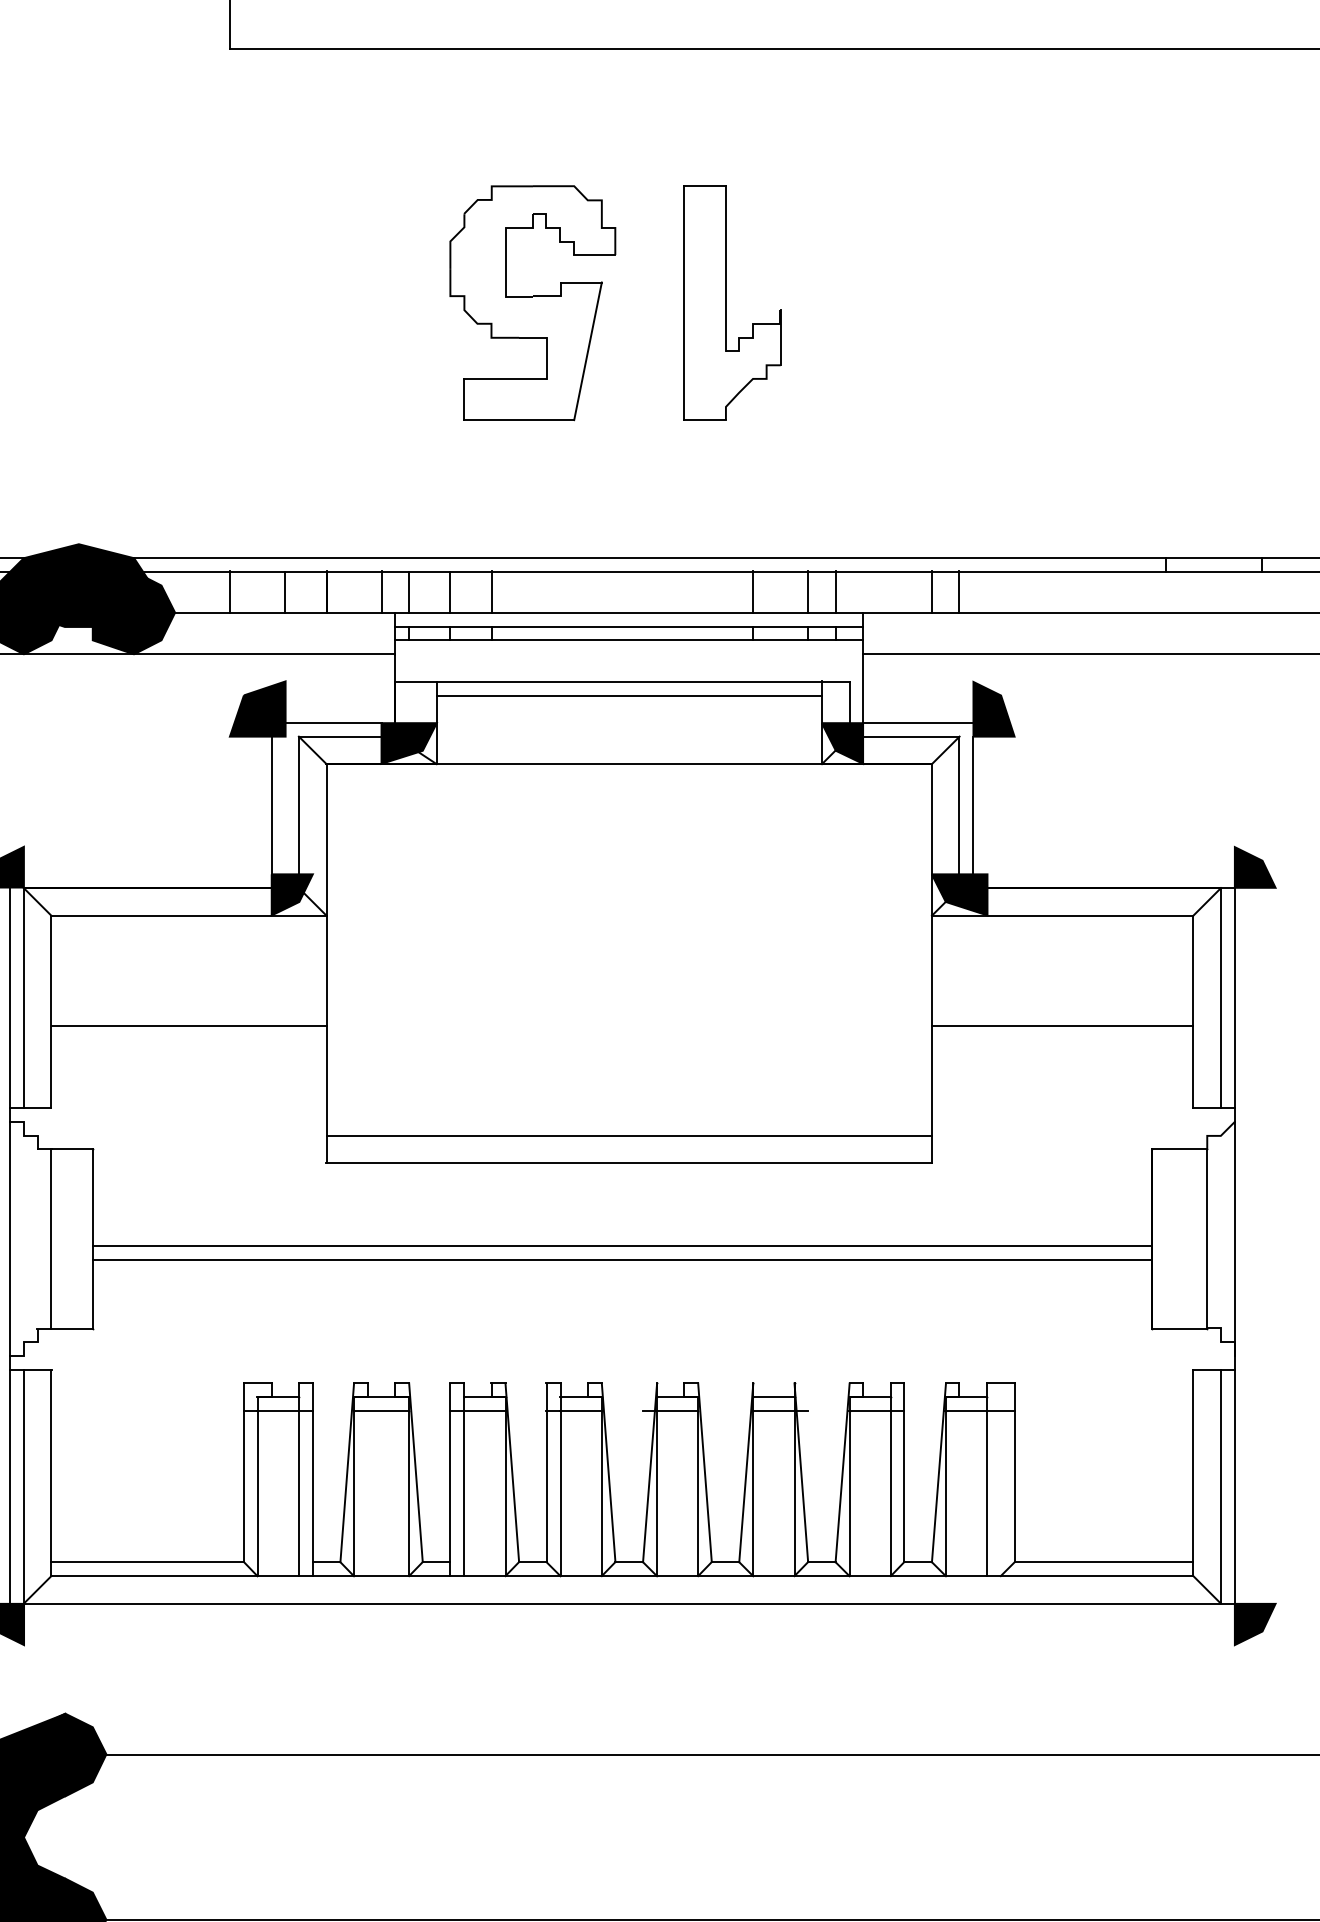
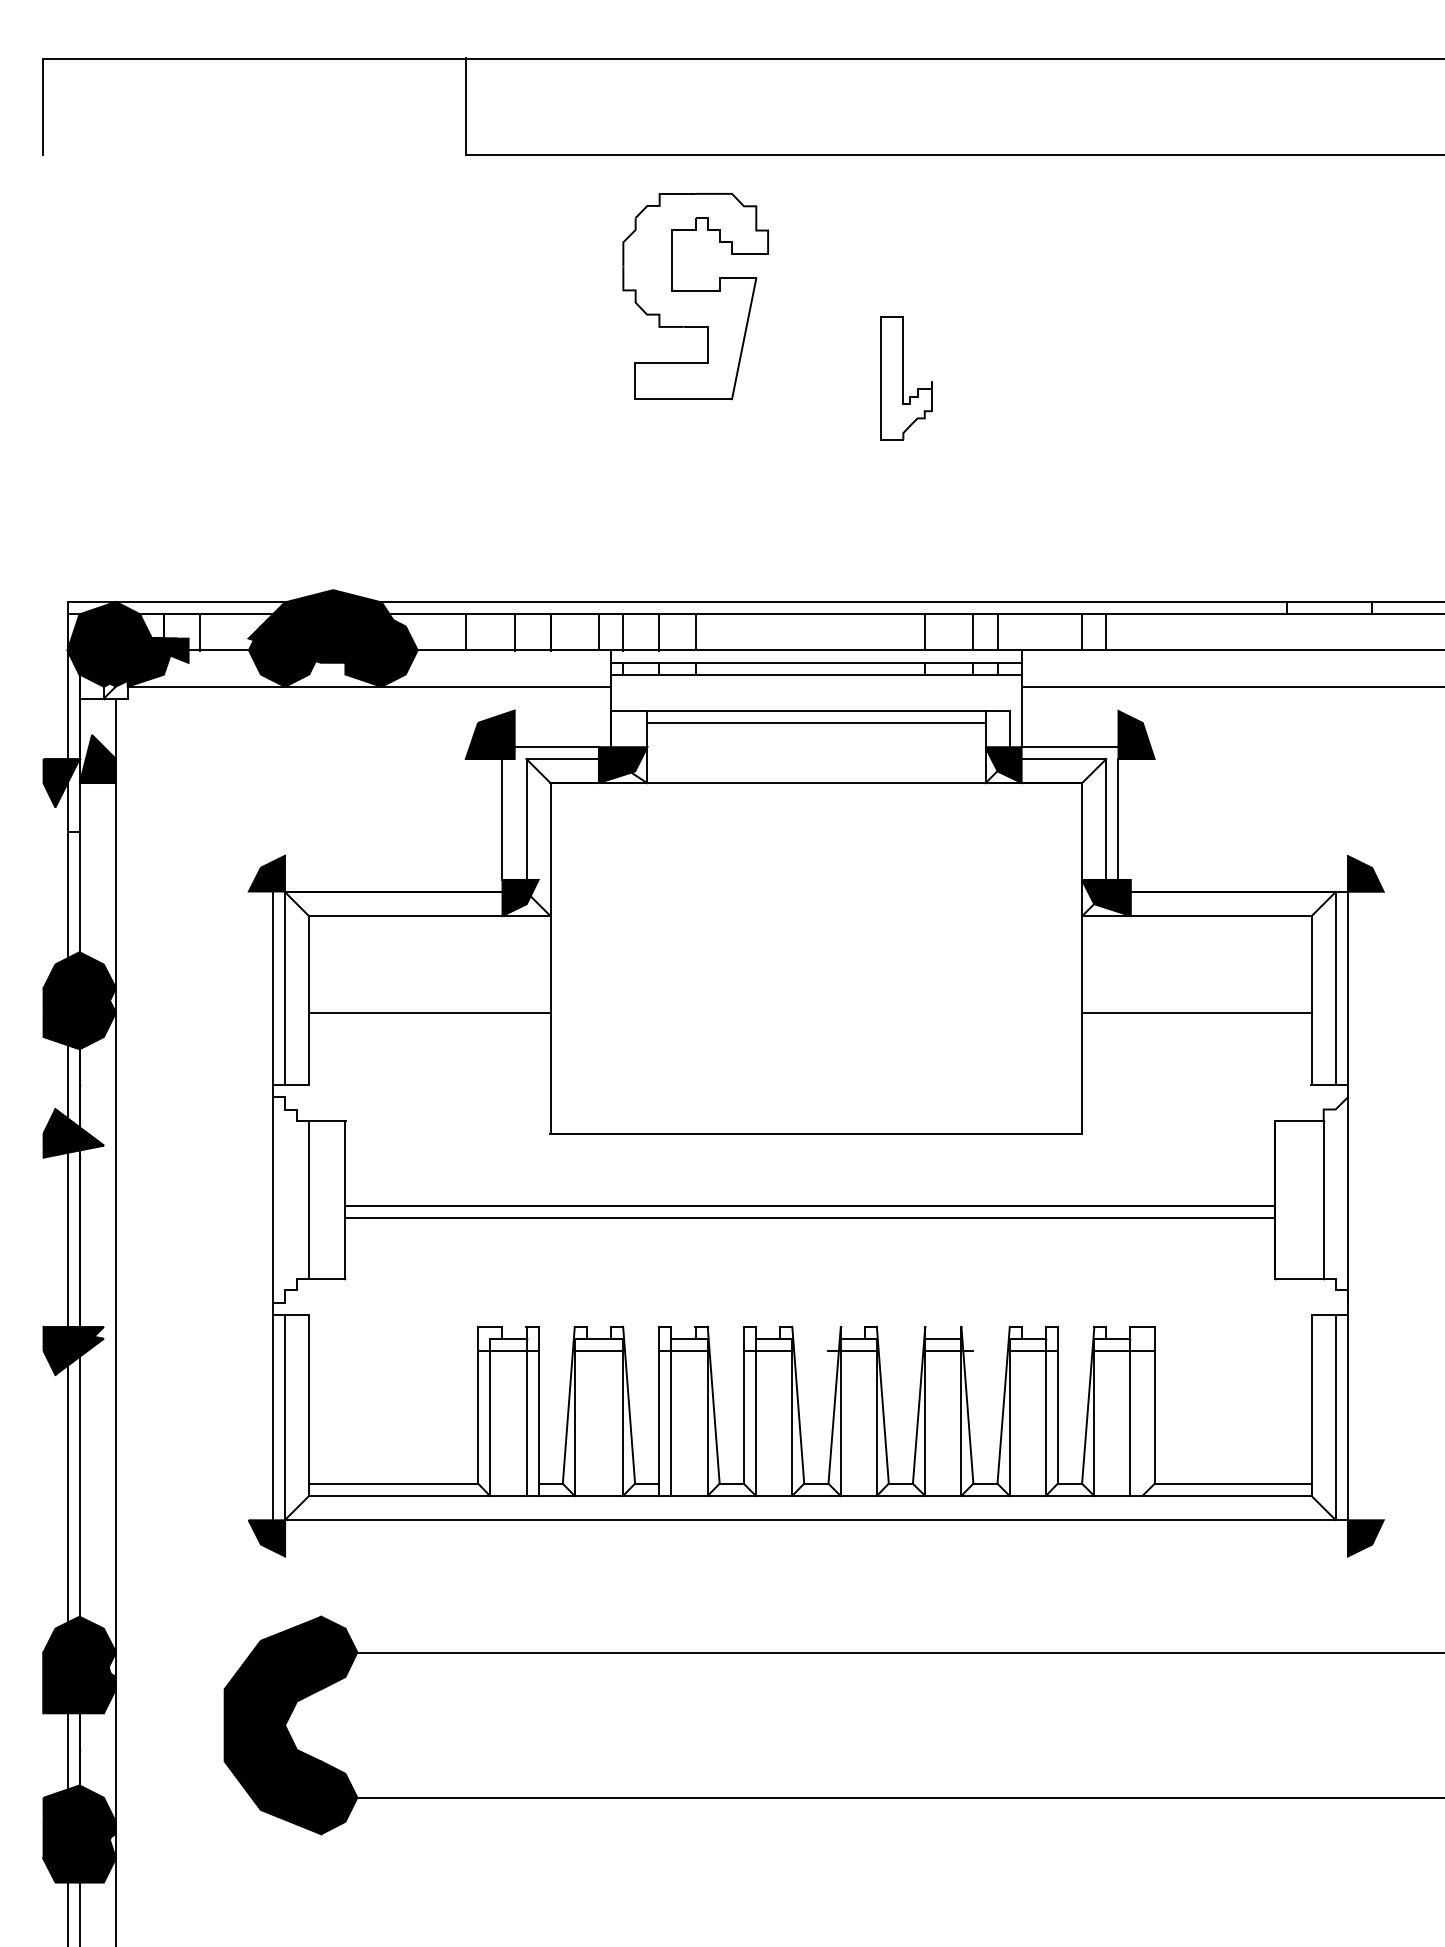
part: (532, 303) -> (695, 296), moved
part: (731, 303) -> (906, 378), size x0.6
line: (628, 1135) -> (815, 1109), removed

